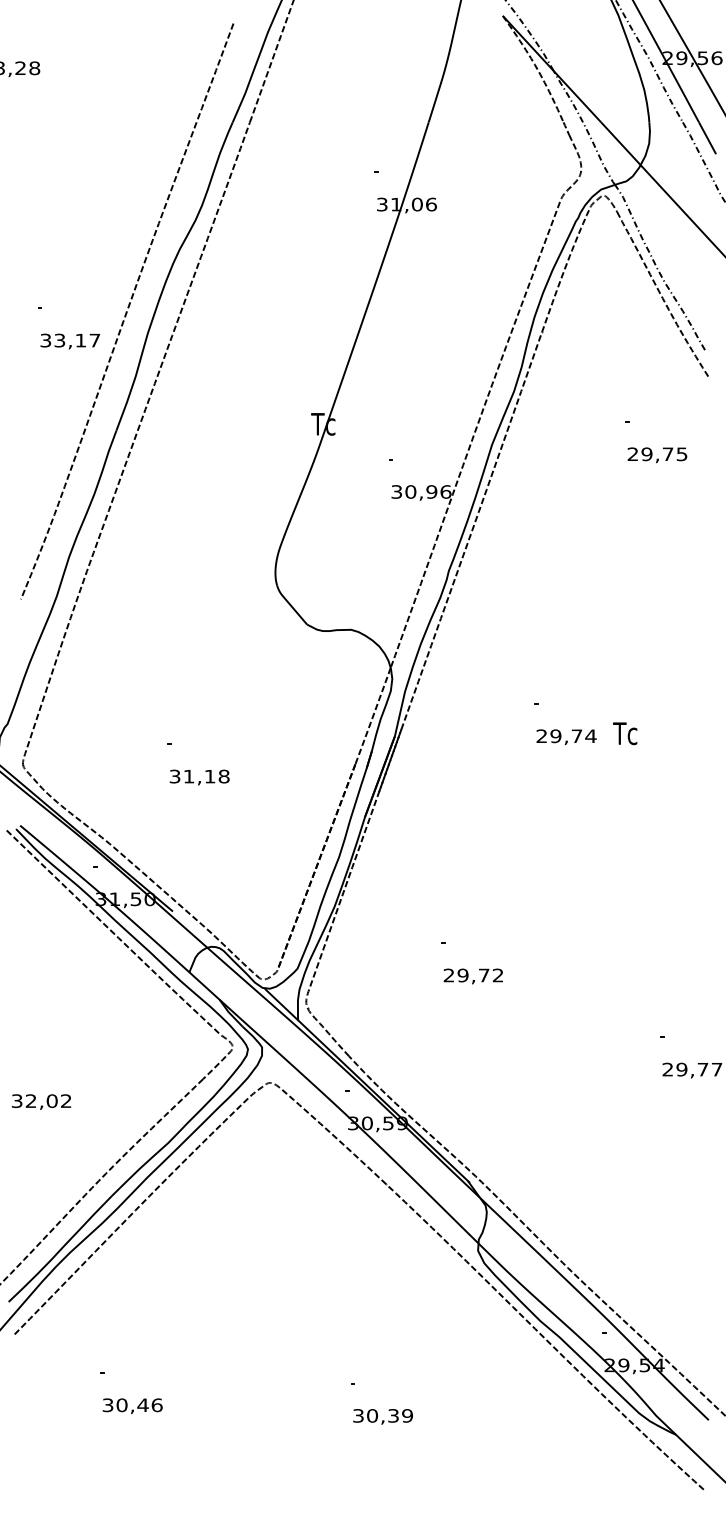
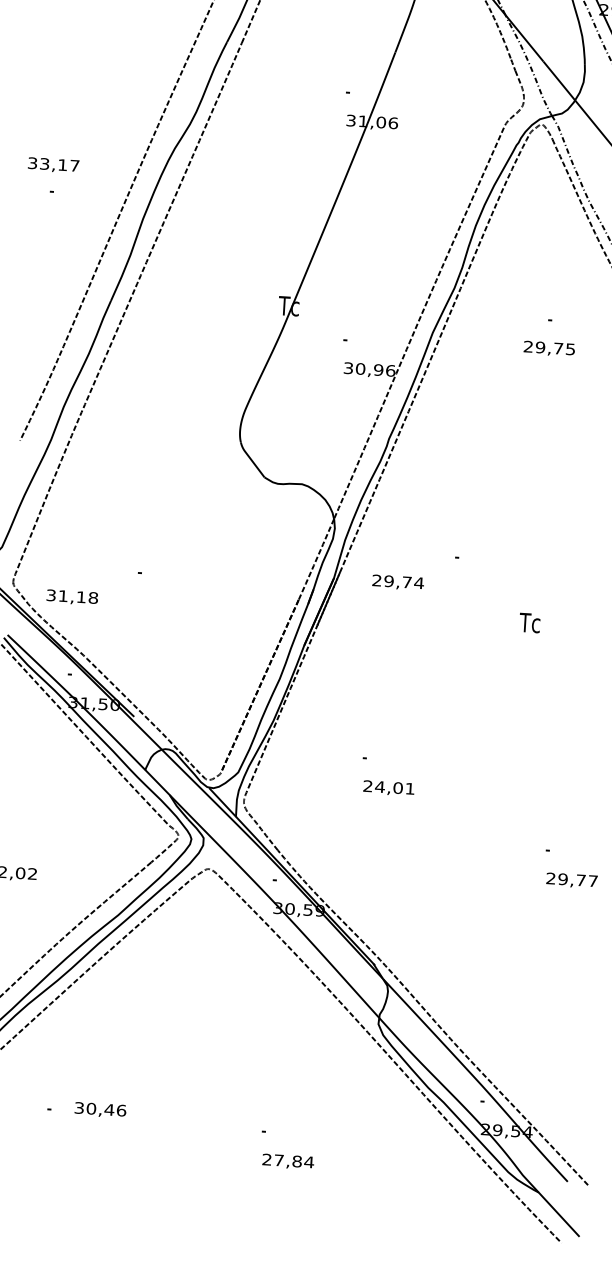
text: (70, 341) -> (53, 165), moved
text: (657, 455) -> (549, 349), moved
text: (625, 733) -> (530, 622), moved
text: (566, 737) -> (398, 582), moved
text: (199, 777) -> (72, 597), moved
text: (480, 975) -> (395, 787), 29,72 -> 24,01
text: (132, 1406) -> (100, 1110), moved
text: (383, 1415) -> (288, 1160), 30,39 -> 27,84

